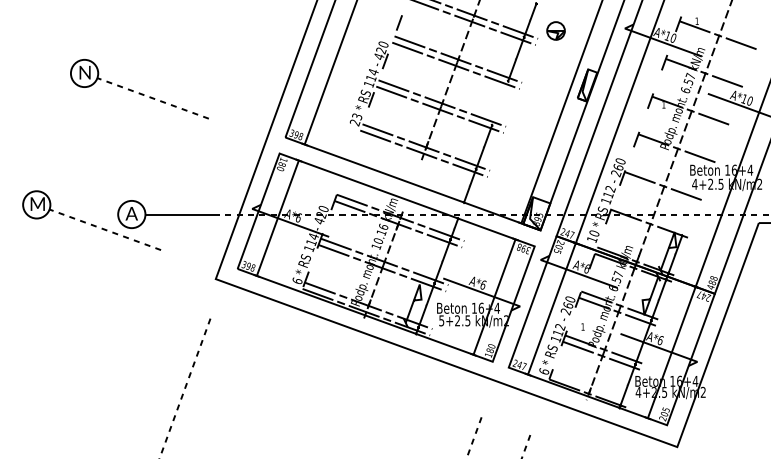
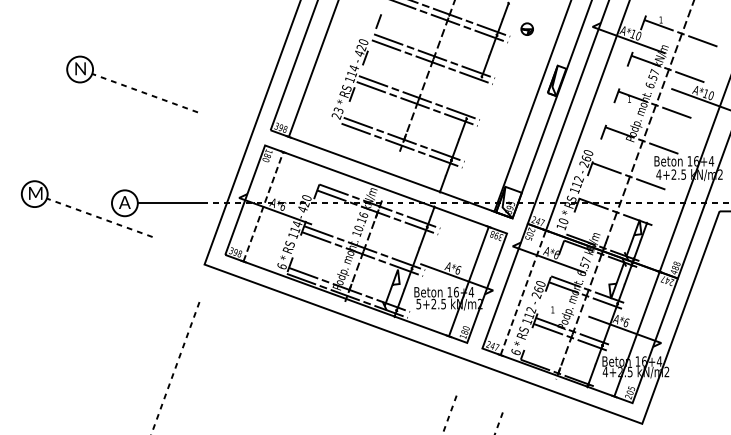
part: (555, 30) -> (526, 28), size x0.7
line: (278, 217) -> (264, 206), solid -> dashed
line: (551, 308) -> (522, 292), solid -> dashed

